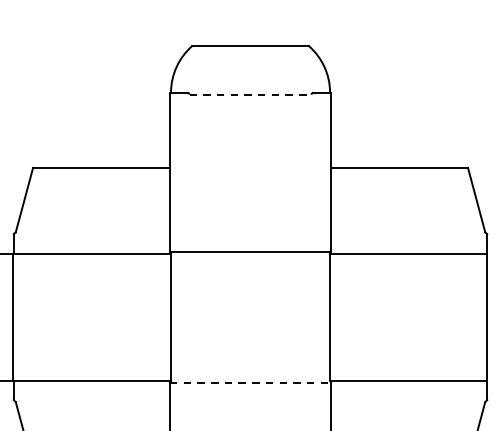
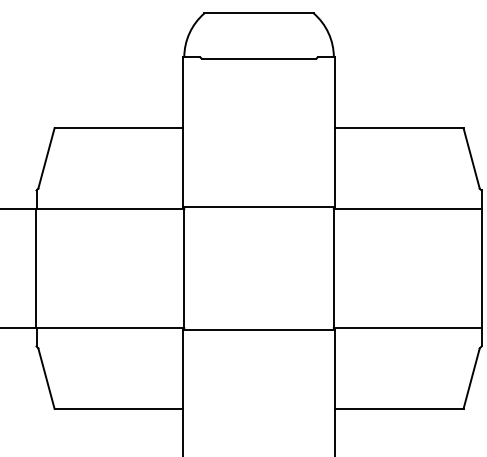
line: (251, 94) -> (259, 59), dashed -> solid
line: (251, 382) -> (259, 329), dashed -> solid

